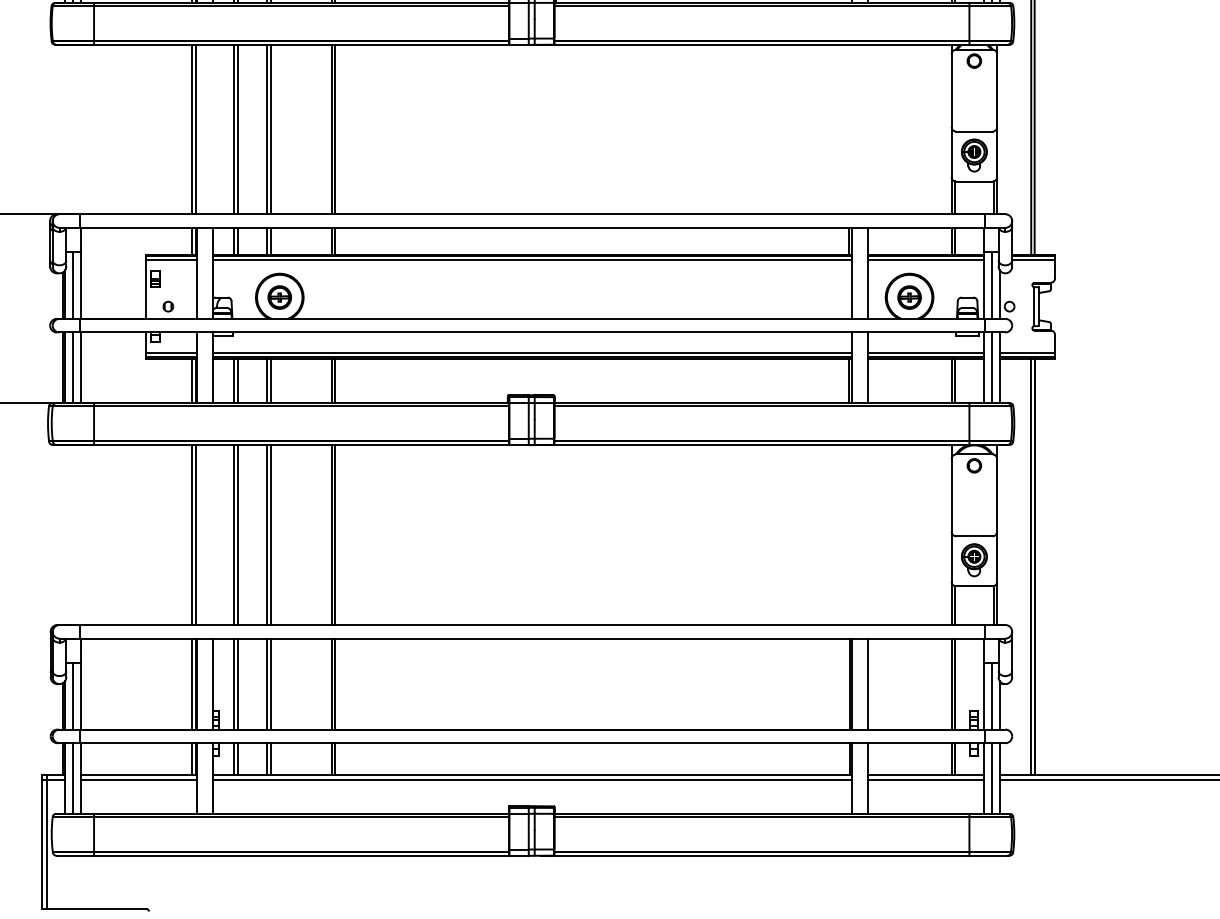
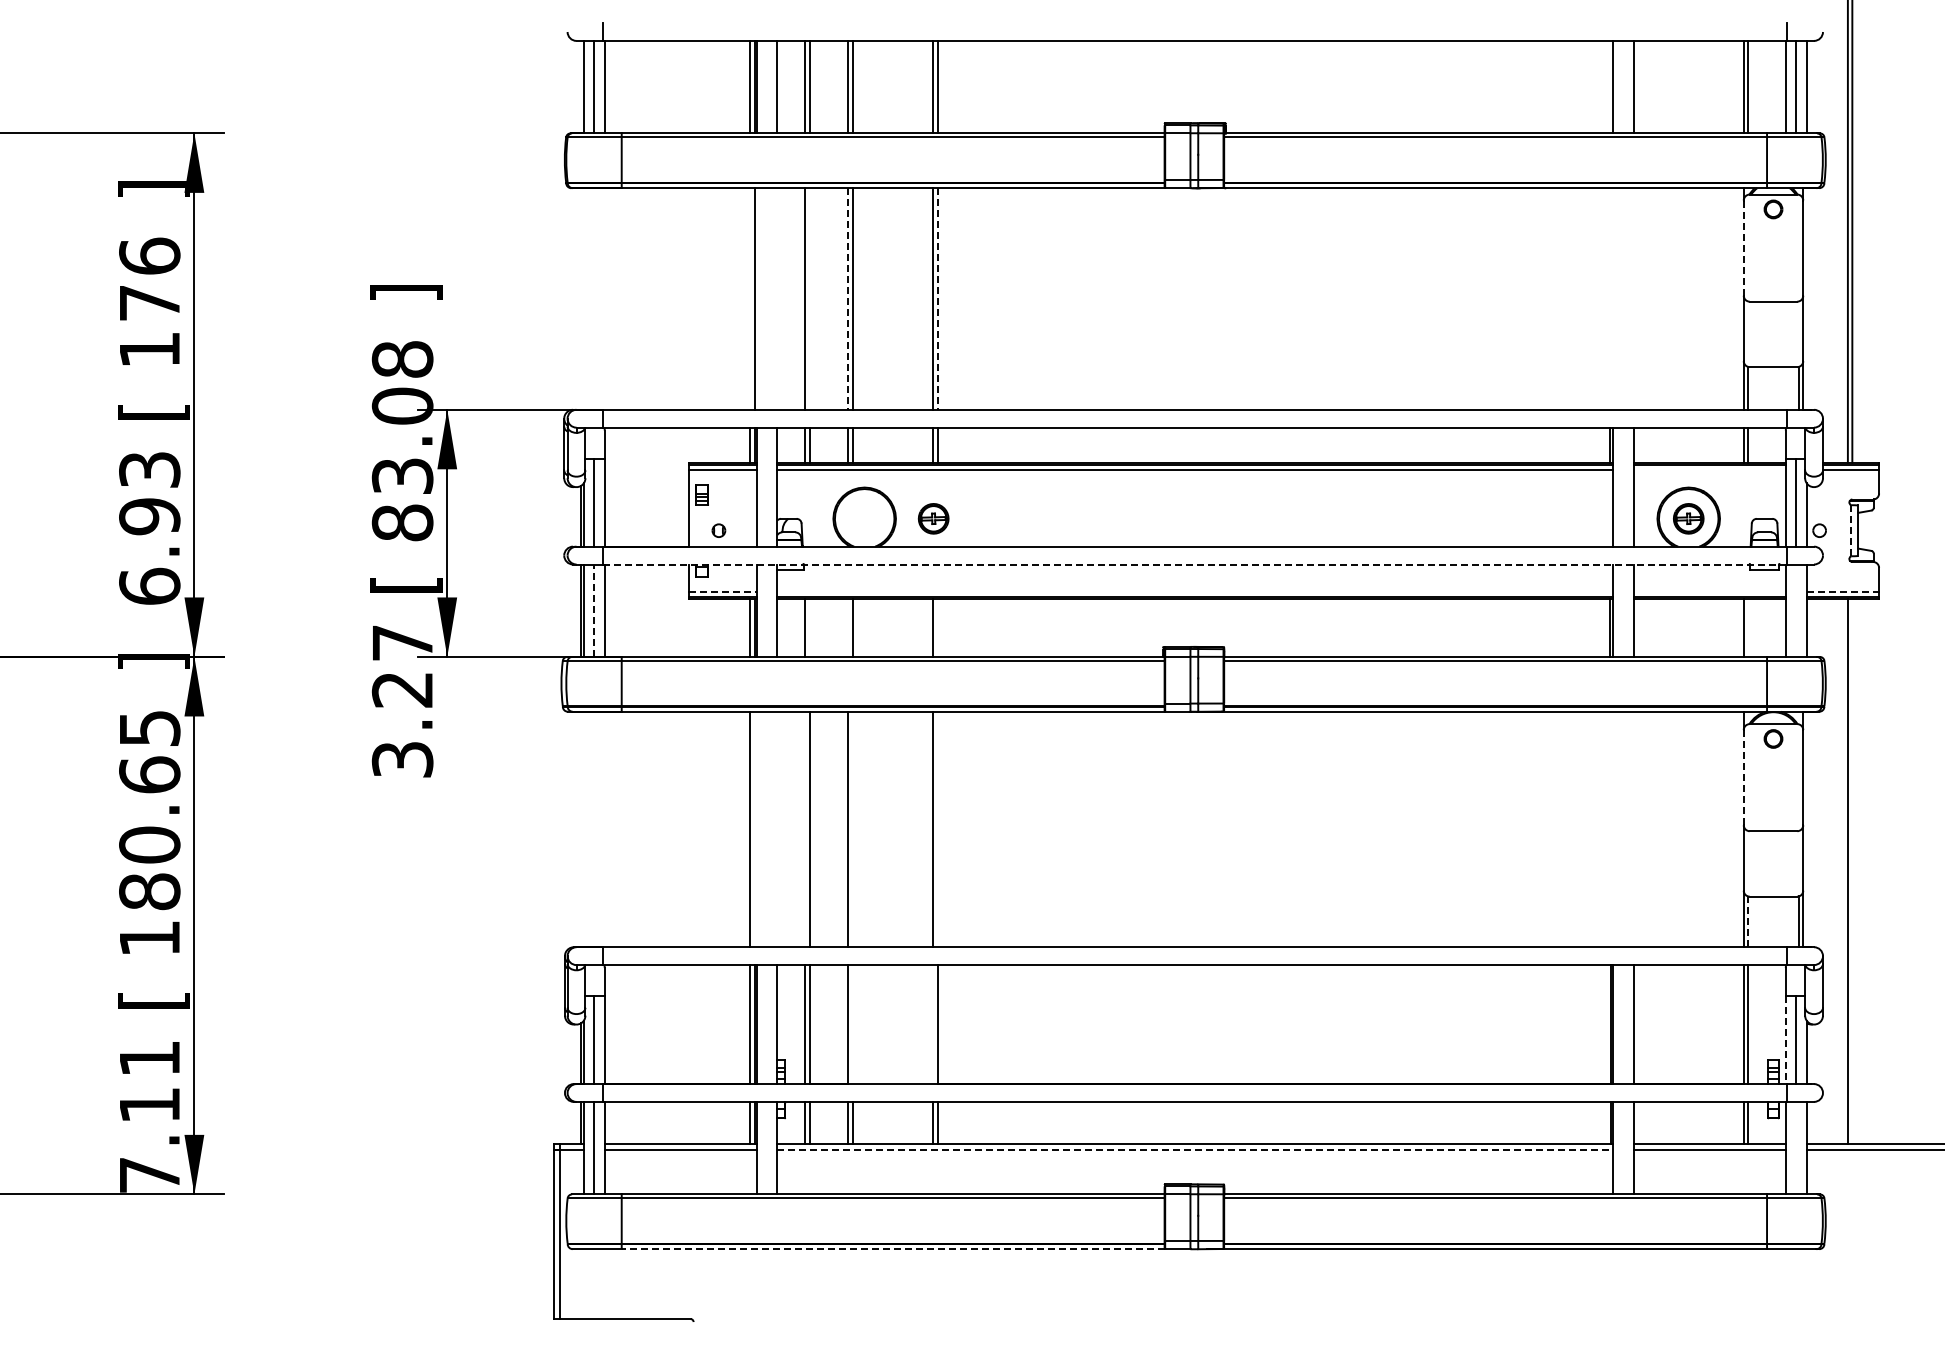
line: (951, 90) -> (1743, 248), solid -> dashed
line: (192, 129) -> (750, 298), removed
line: (237, 129) -> (809, 298), removed
line: (267, 129) -> (848, 298), solid -> dashed
line: (335, 129) -> (937, 298), solid -> dashed
part: (974, 155) -> (1773, 332), removed
line: (925, 259) -> (1709, 469), removed
part: (279, 297) -> (933, 518), moved
line: (1033, 306) -> (1851, 530), solid -> dashed
line: (532, 332) -> (1195, 564), solid -> dashed
line: (171, 353) -> (722, 591), solid -> dashed
line: (532, 353) -> (1195, 591), removed
line: (925, 353) -> (1709, 591), removed
line: (1027, 353) -> (1843, 591), solid -> dashed
line: (73, 367) -> (594, 610), solid -> dashed
line: (991, 367) -> (1796, 610), removed
line: (237, 380) -> (809, 627), removed
line: (267, 380) -> (848, 627), removed
line: (335, 380) -> (937, 627), removed
line: (955, 380) -> (1748, 627), removed
line: (951, 495) -> (1743, 777), solid -> dashed
line: (195, 535) -> (754, 829), removed
line: (234, 535) -> (805, 829), removed
line: (270, 535) -> (852, 829), removed
line: (335, 535) -> (937, 829), removed
part: (974, 560) -> (1773, 862), removed
line: (1034, 566) -> (1852, 870), removed
line: (955, 606) -> (1748, 922), solid -> dashed
line: (270, 684) -> (852, 1024), removed
line: (332, 684) -> (933, 1024), removed
line: (983, 696) -> (1785, 1040), solid -> dashed
line: (991, 778) -> (1796, 1147), removed
line: (532, 780) -> (1195, 1150), solid -> dashed
line: (301, 856) -> (892, 1249), solid -> dashed

